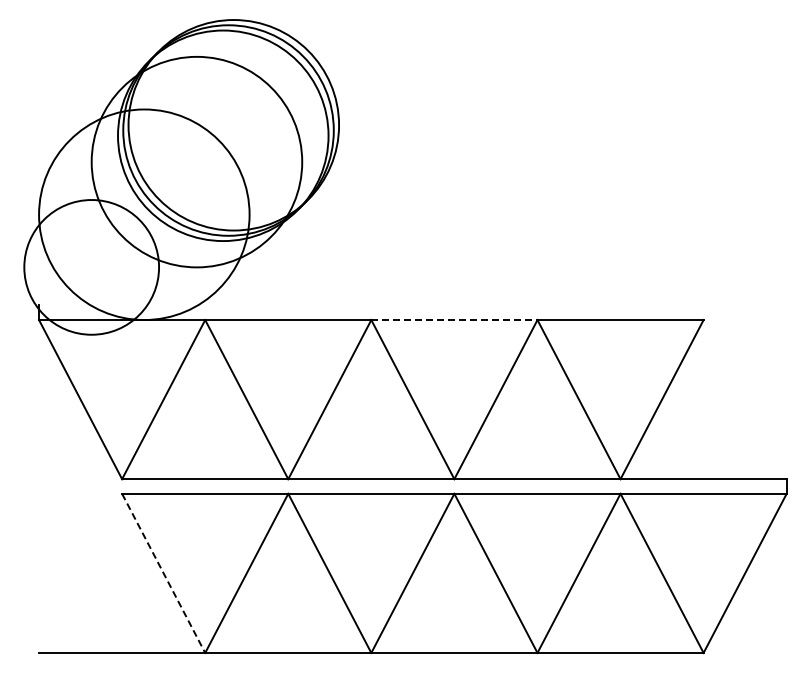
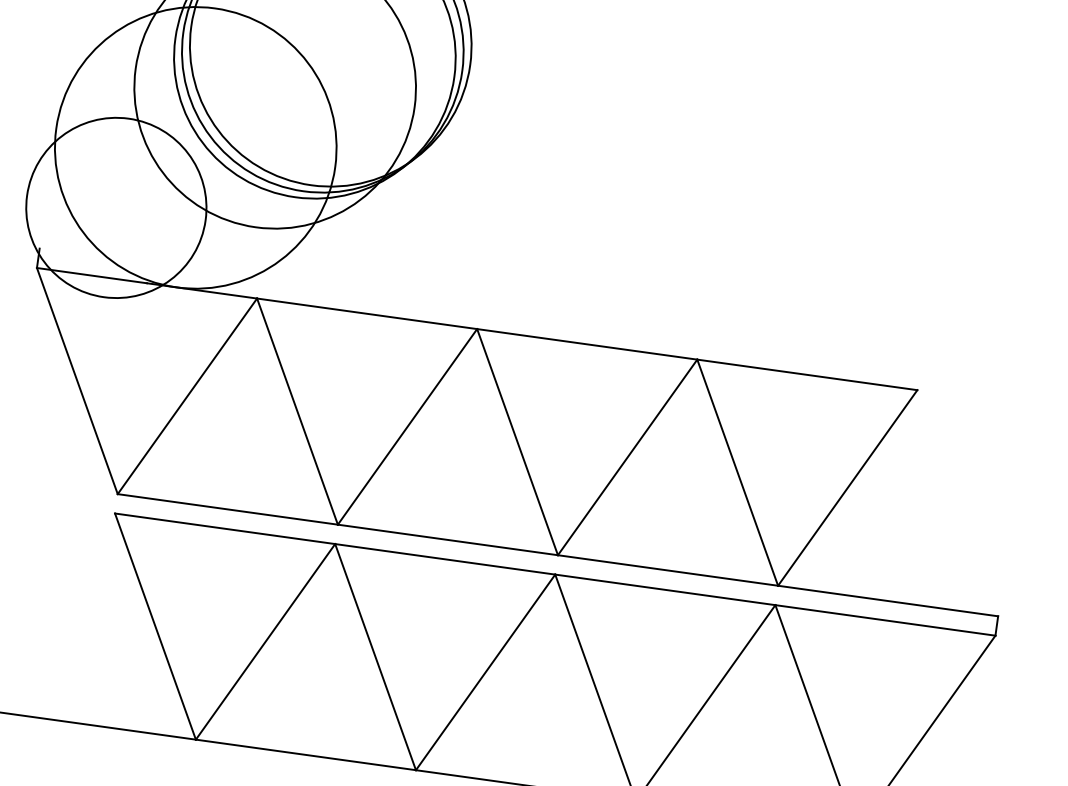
line: (454, 320) -> (587, 345), dashed -> solid
line: (163, 573) -> (155, 626), dashed -> solid

